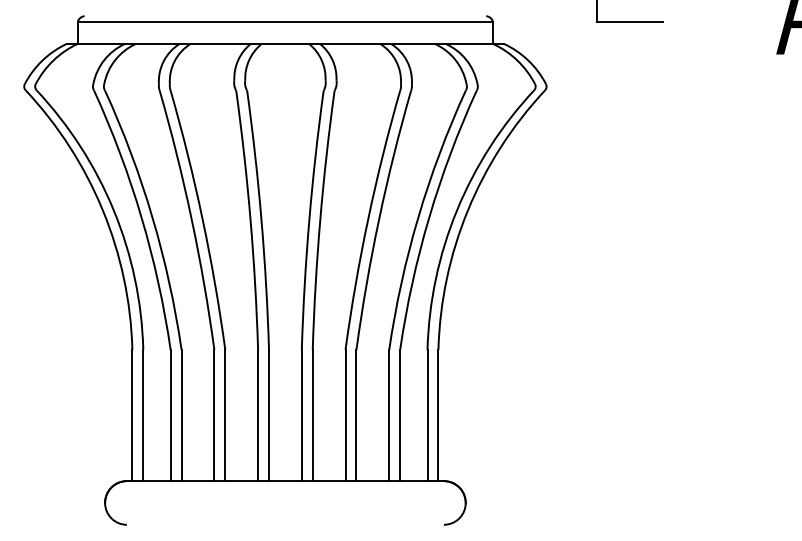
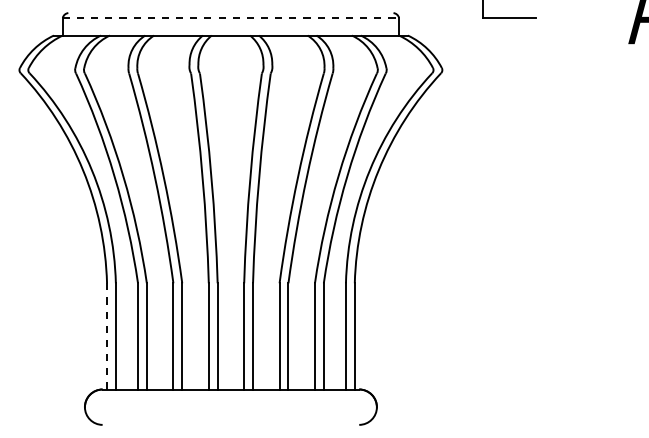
line: (286, 21) -> (231, 17), solid -> dashed
line: (132, 414) -> (107, 335), solid -> dashed

